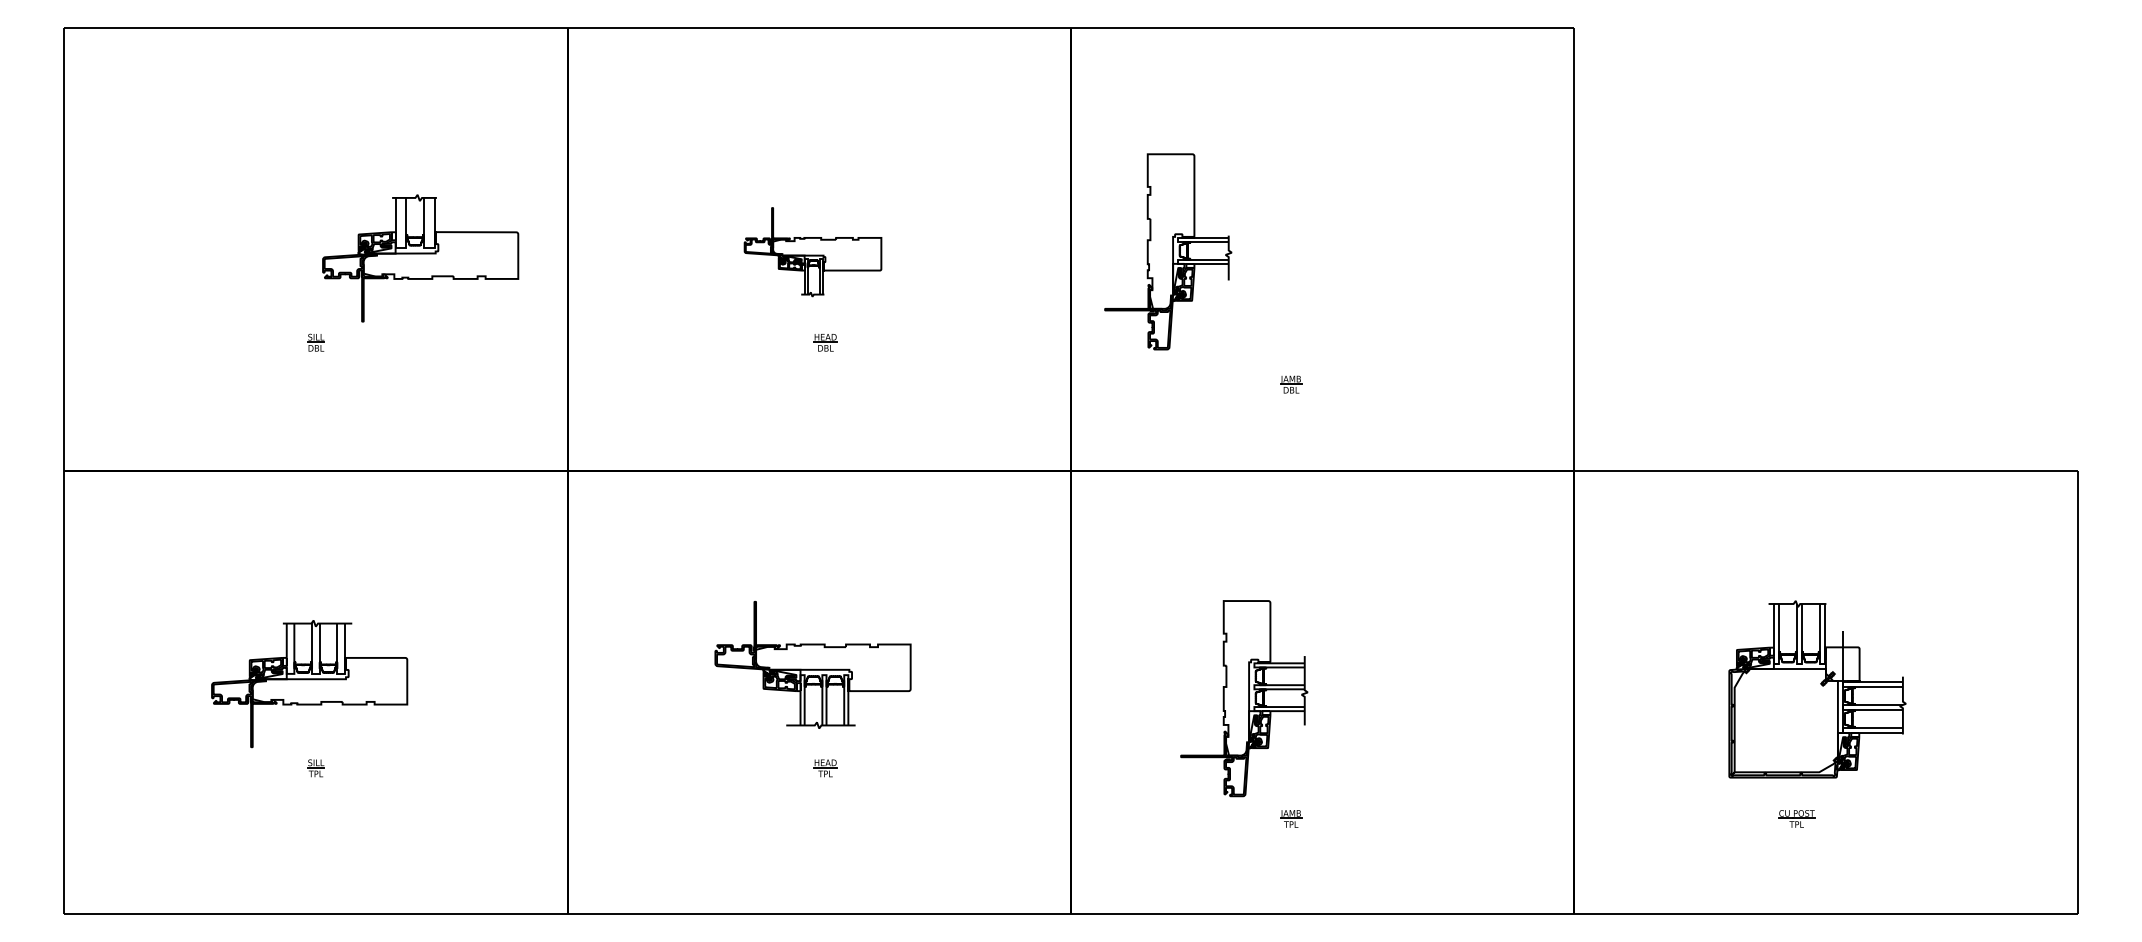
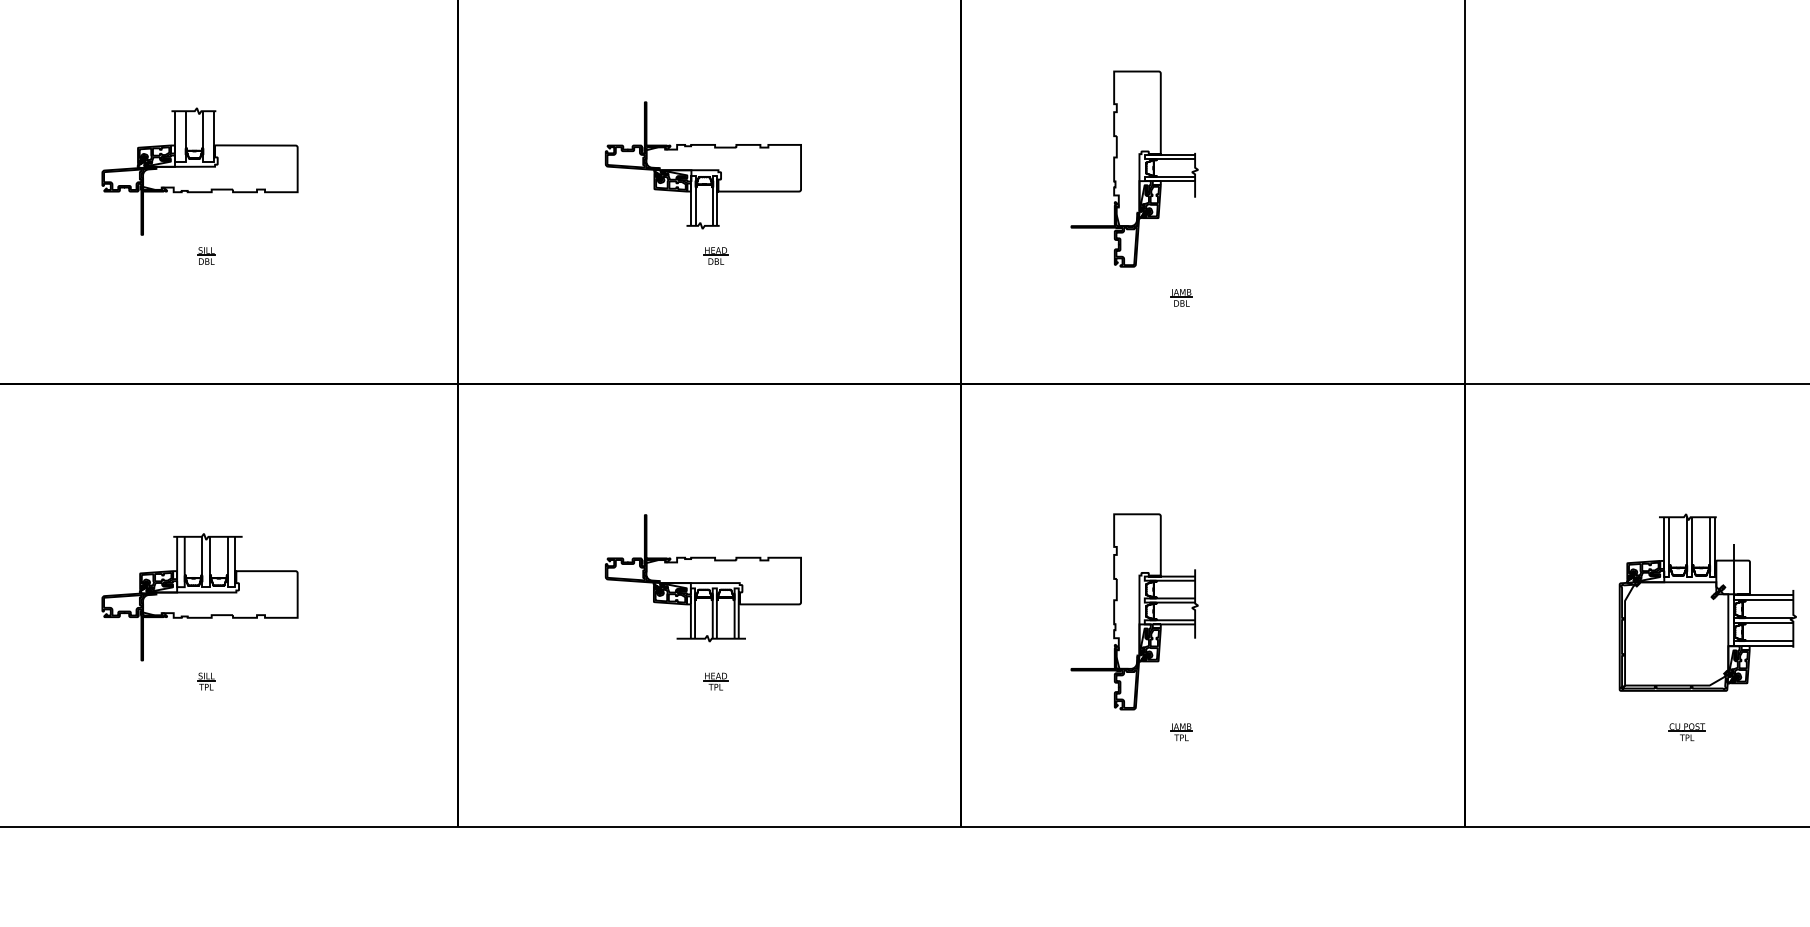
part: (1168, 251) -> (1134, 168), moved
part: (812, 252) -> (702, 165), size x1.43
part: (420, 258) -> (199, 171), moved

